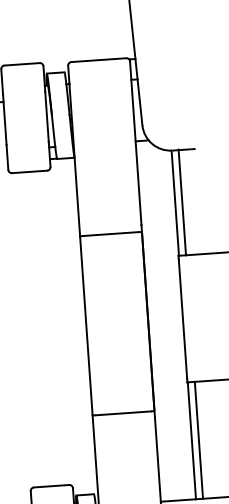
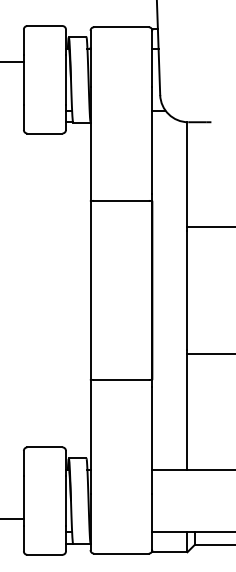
line: (182, 202) -> (194, 174), removed
line: (198, 439) -> (194, 411), removed

